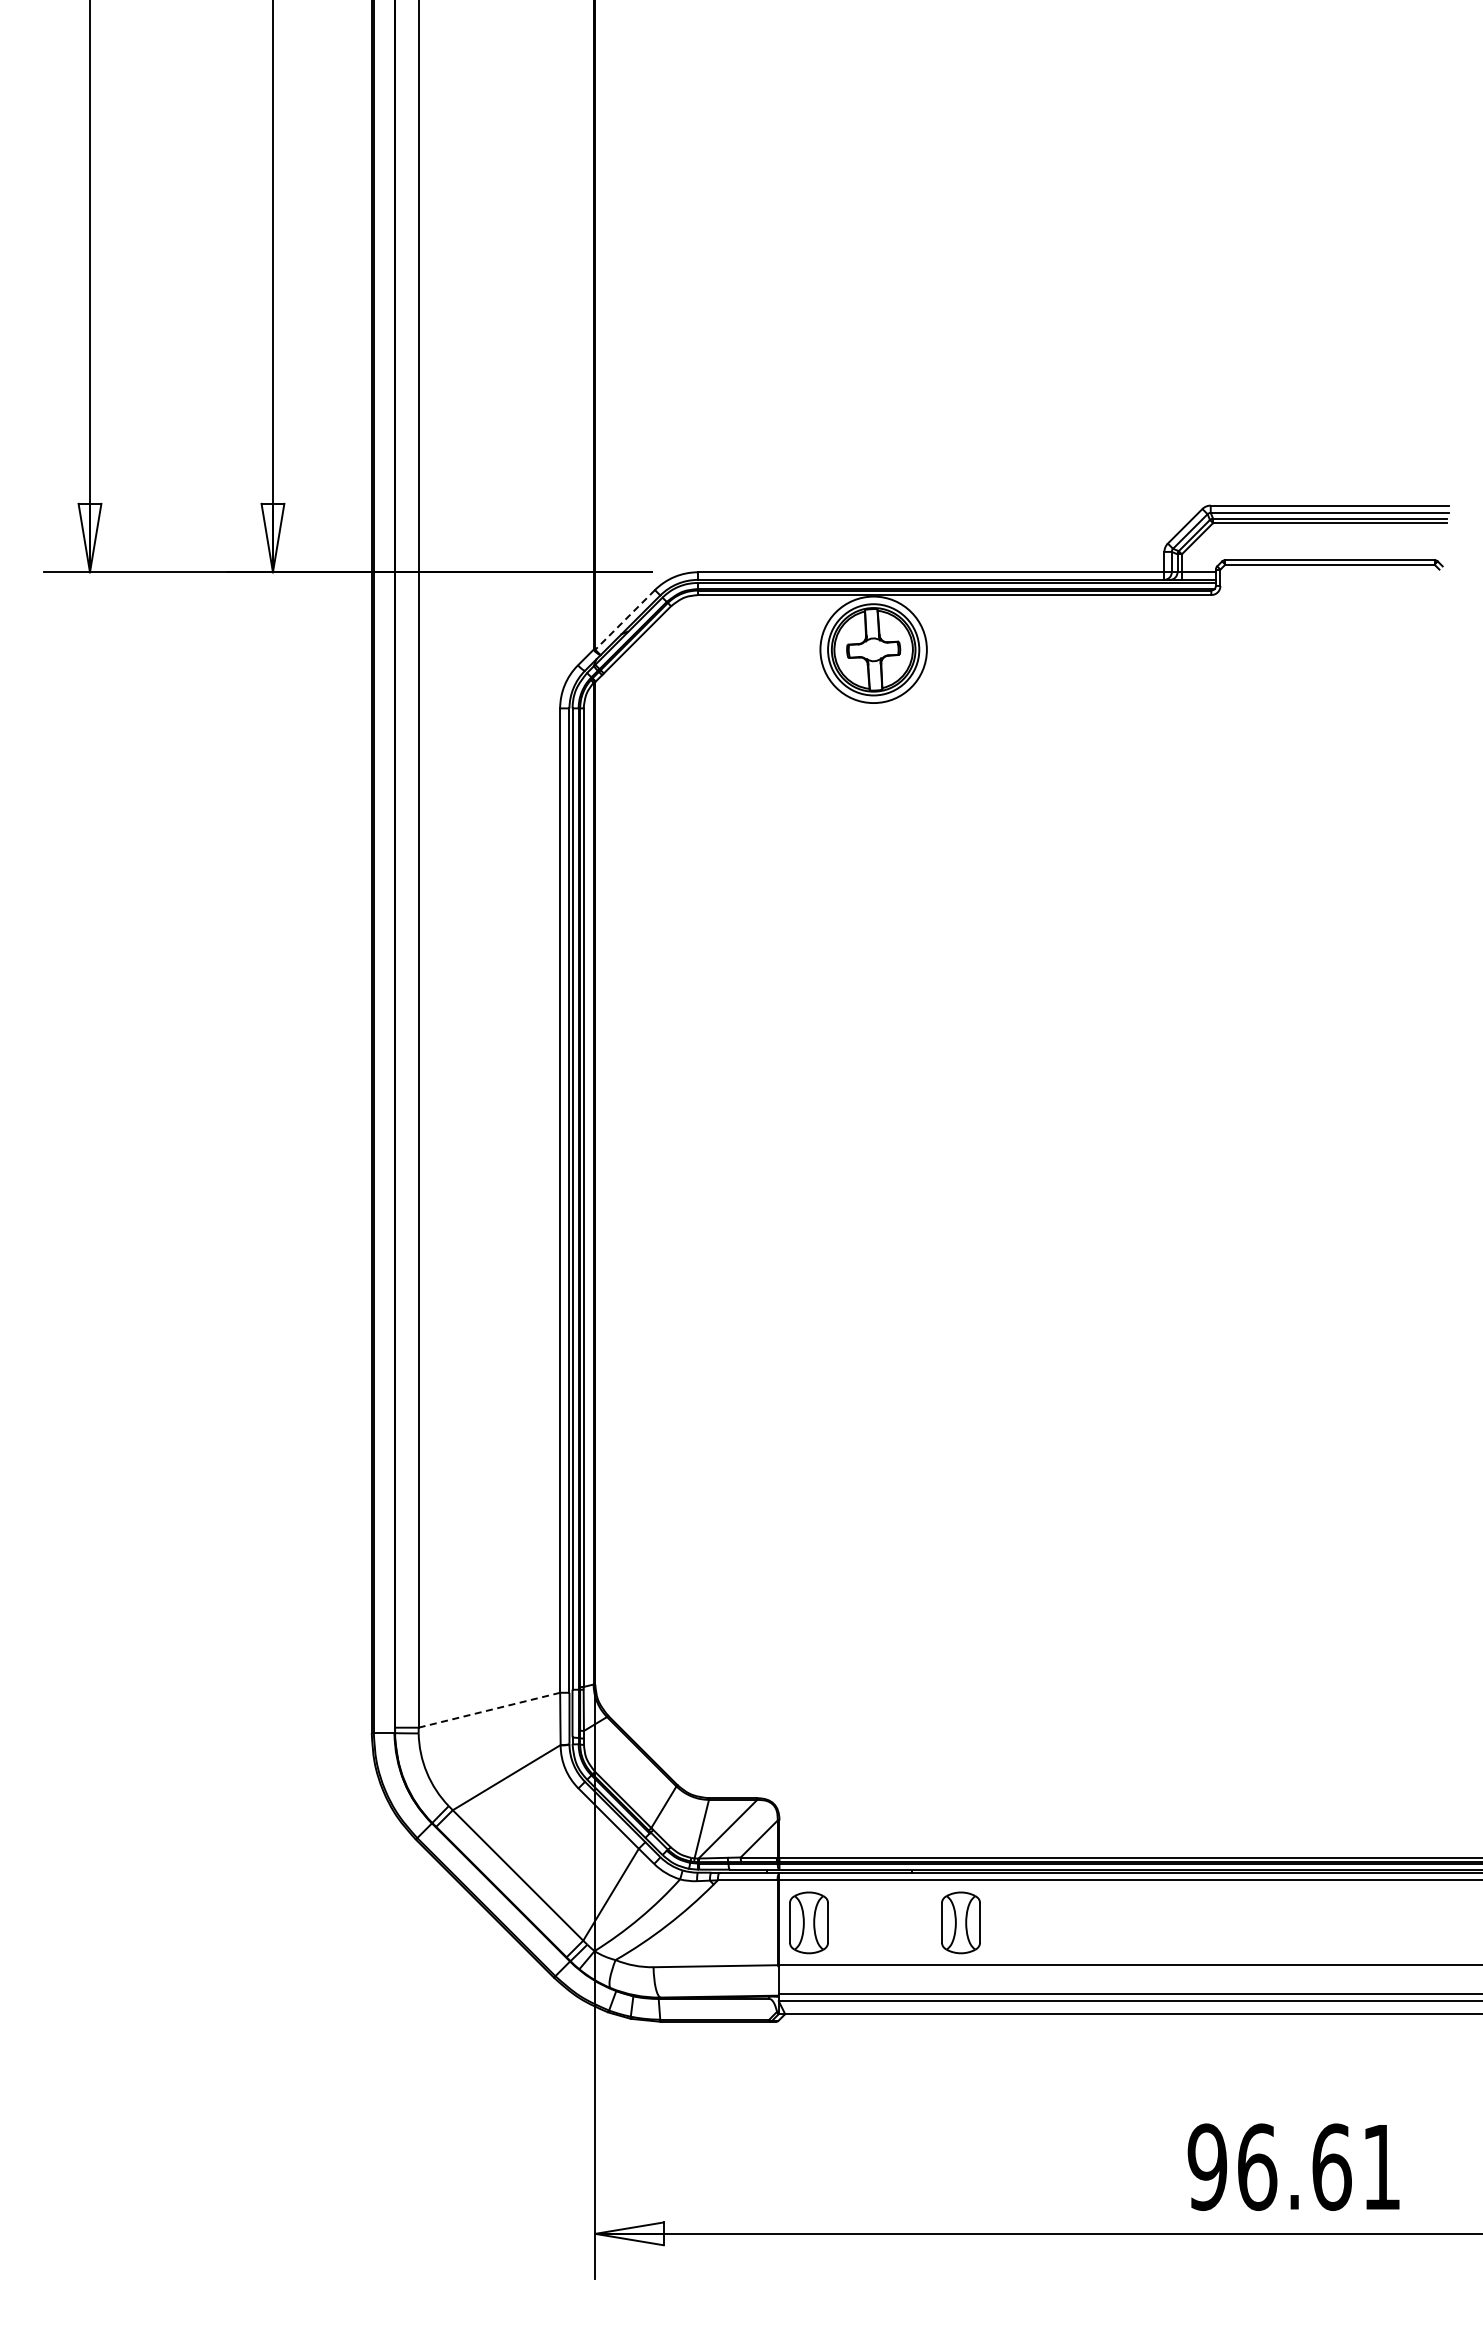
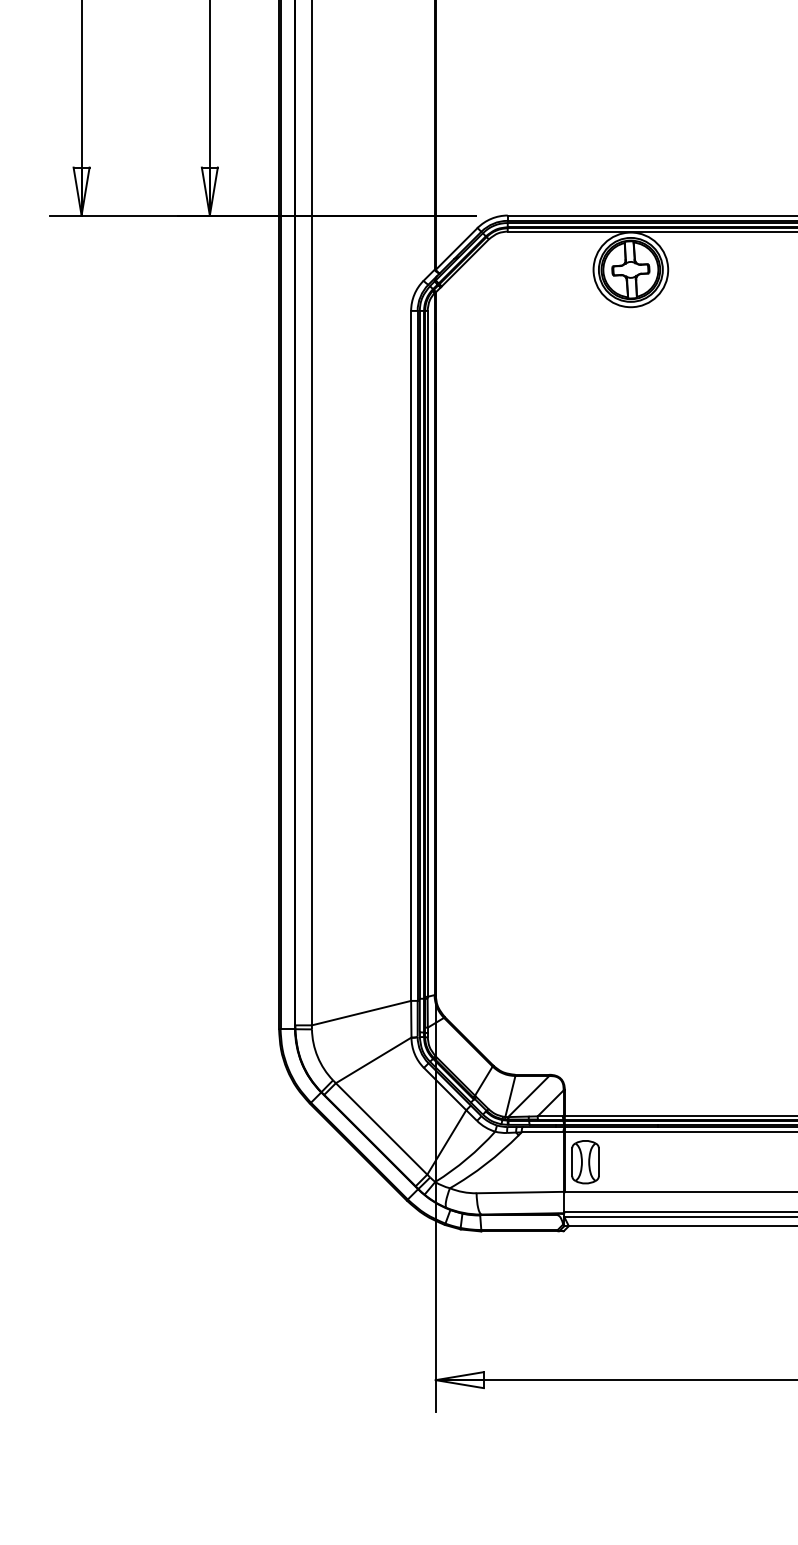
line: (624, 620) -> (456, 249), dashed -> solid
line: (489, 1710) -> (361, 1013), dashed -> solid
part: (960, 1922) -> (691, 1161), removed

